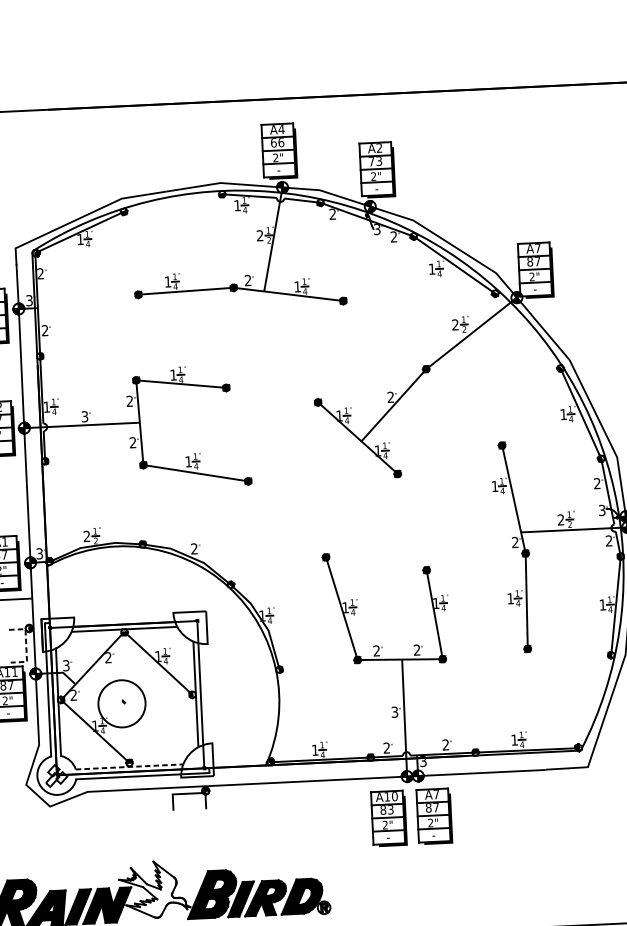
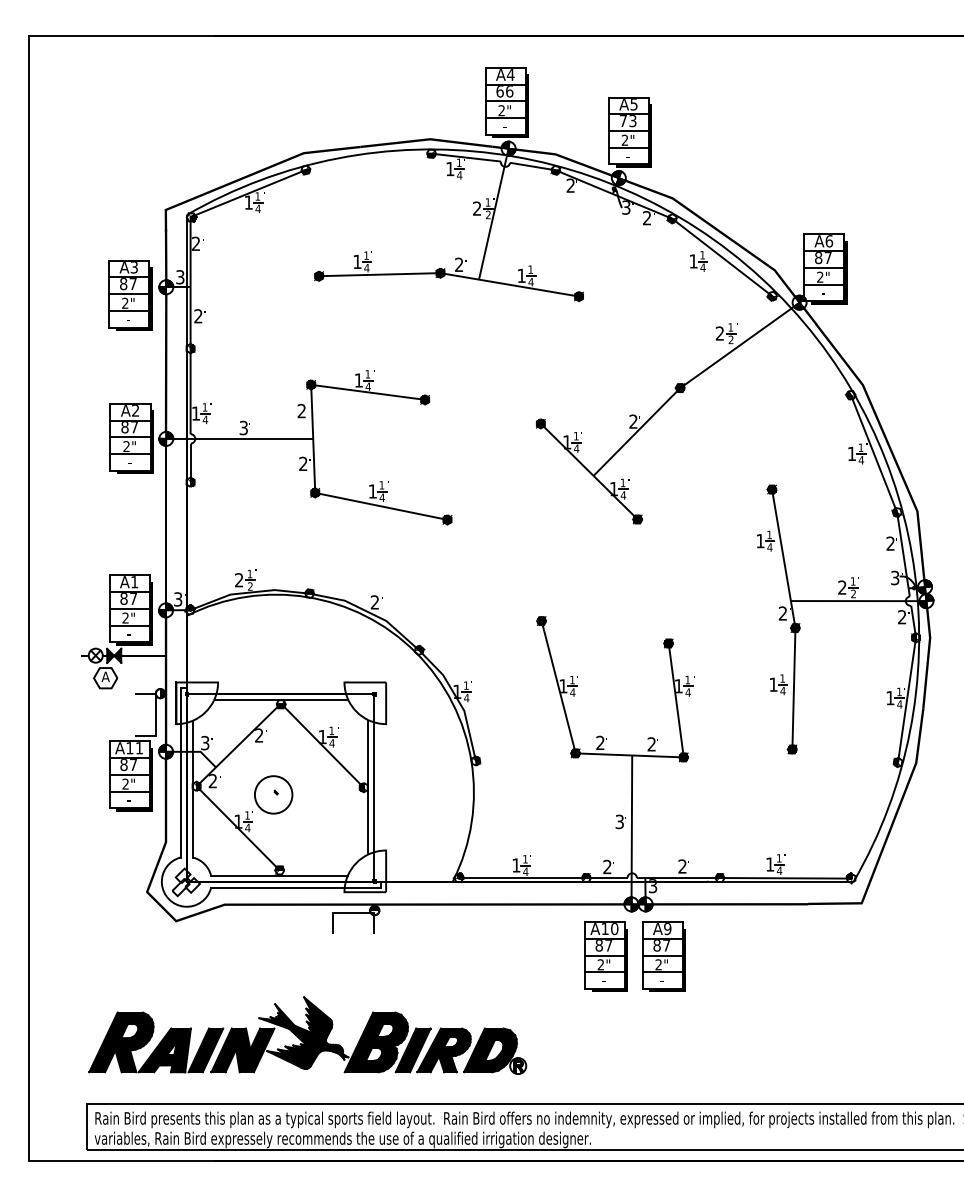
text: (379, 148) -> (633, 104), A2 -> A5
text: (538, 248) -> (829, 241), A7 -> A6
line: (26, 645) -> (155, 715), dashed -> solid
circle: (121, 703) -> (273, 794), size x0.62
line: (130, 766) -> (280, 875), dashed -> solid
text: (436, 794) -> (667, 929), A7 -> A9
text: (390, 809) -> (608, 945), 83 -> 87
fill: (154, 889) -> (303, 1032), added

